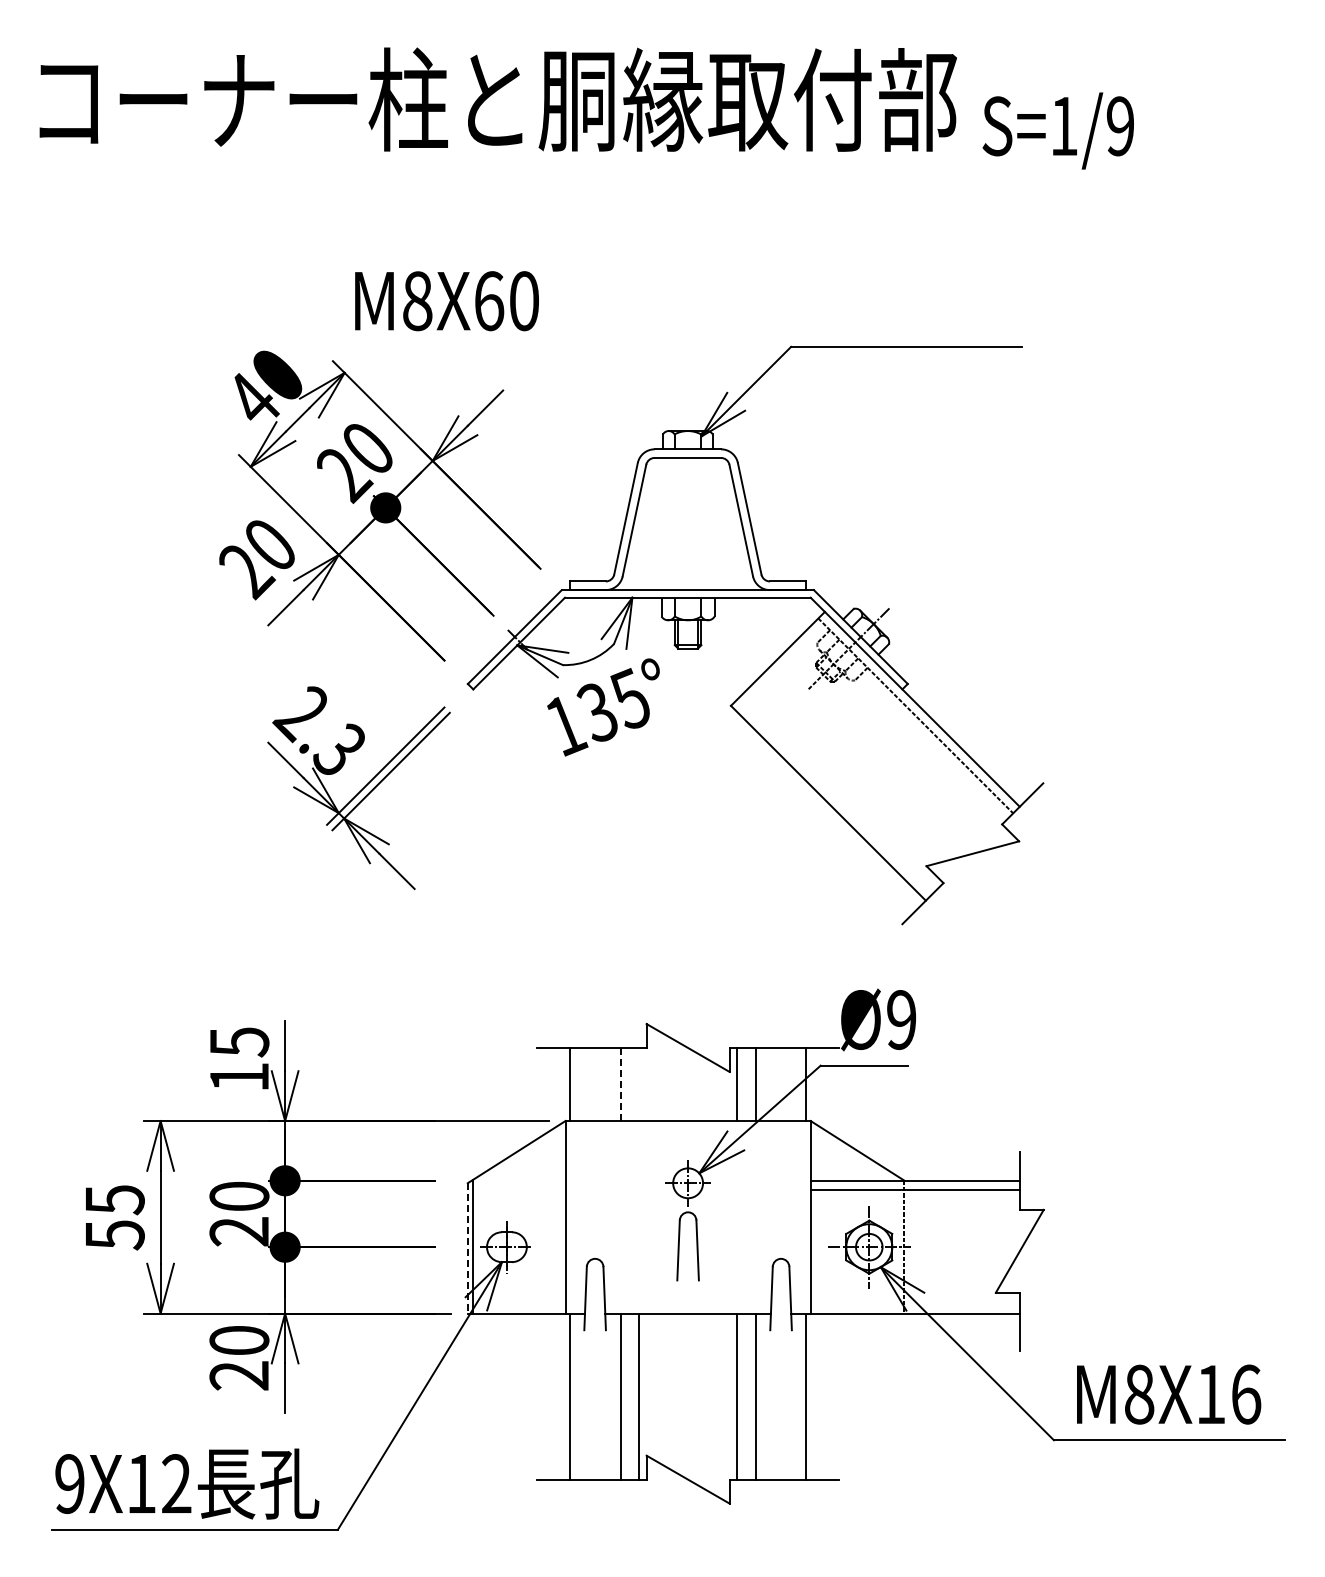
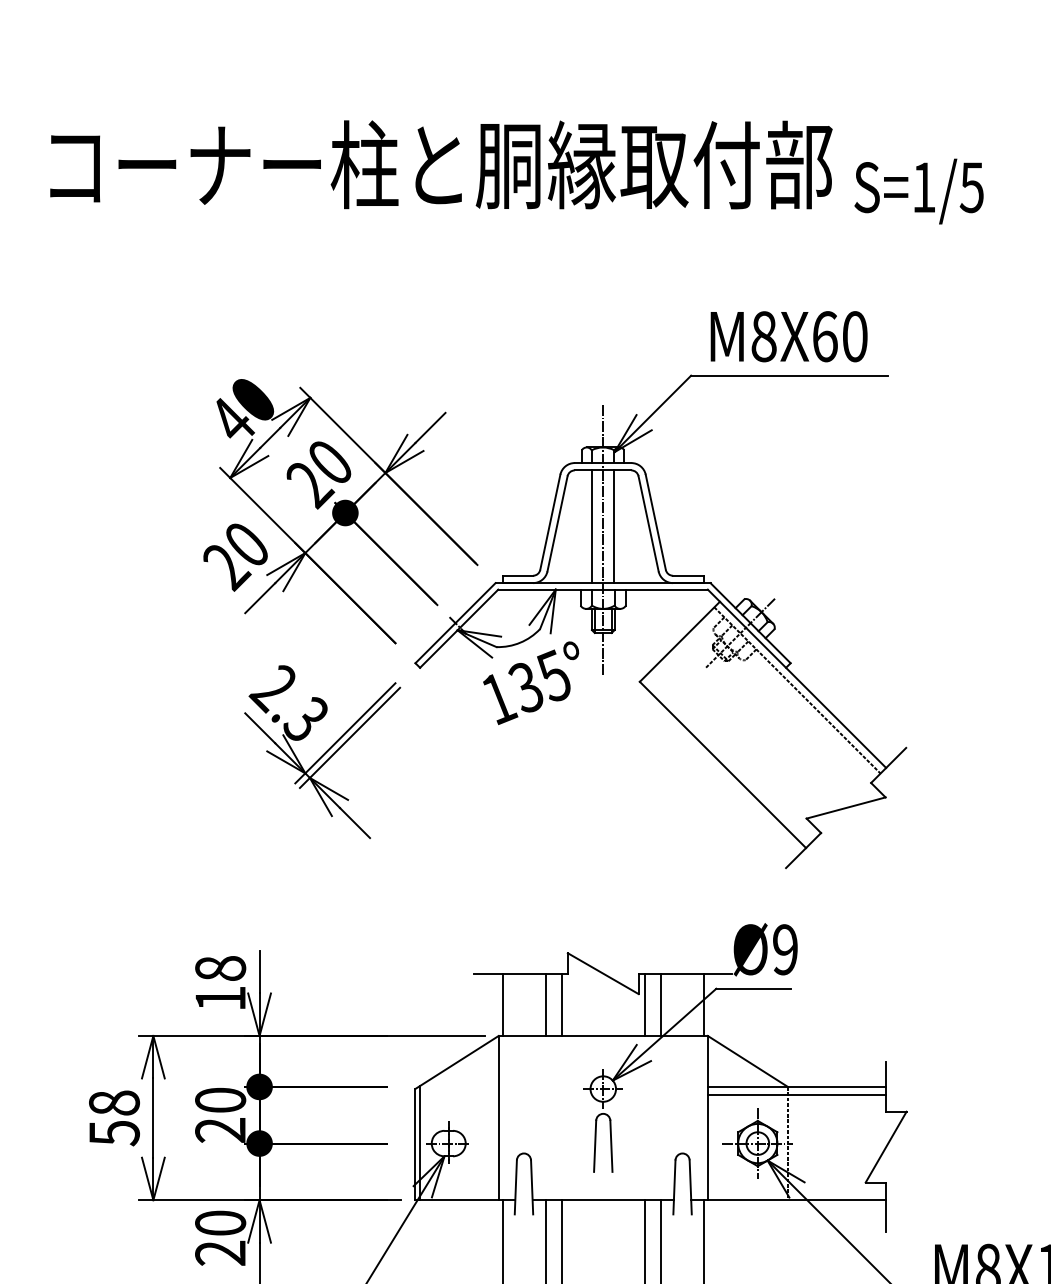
text: (1120, 126) -> (972, 187), S=1/9 -> S=1/5
text: (446, 301) -> (788, 336), moved
line: (674, 523) -> (591, 526), added
line: (701, 523) -> (614, 526), added
line: (687, 539) -> (602, 539), added
text: (239, 1042) -> (220, 968), 15 -> 18
line: (620, 1084) -> (545, 1004), dashed -> solid
line: (639, 1084) -> (561, 1004), added
text: (114, 1200) -> (114, 1103), 55 -> 58
line: (467, 1248) -> (415, 1144), dashed -> solid

